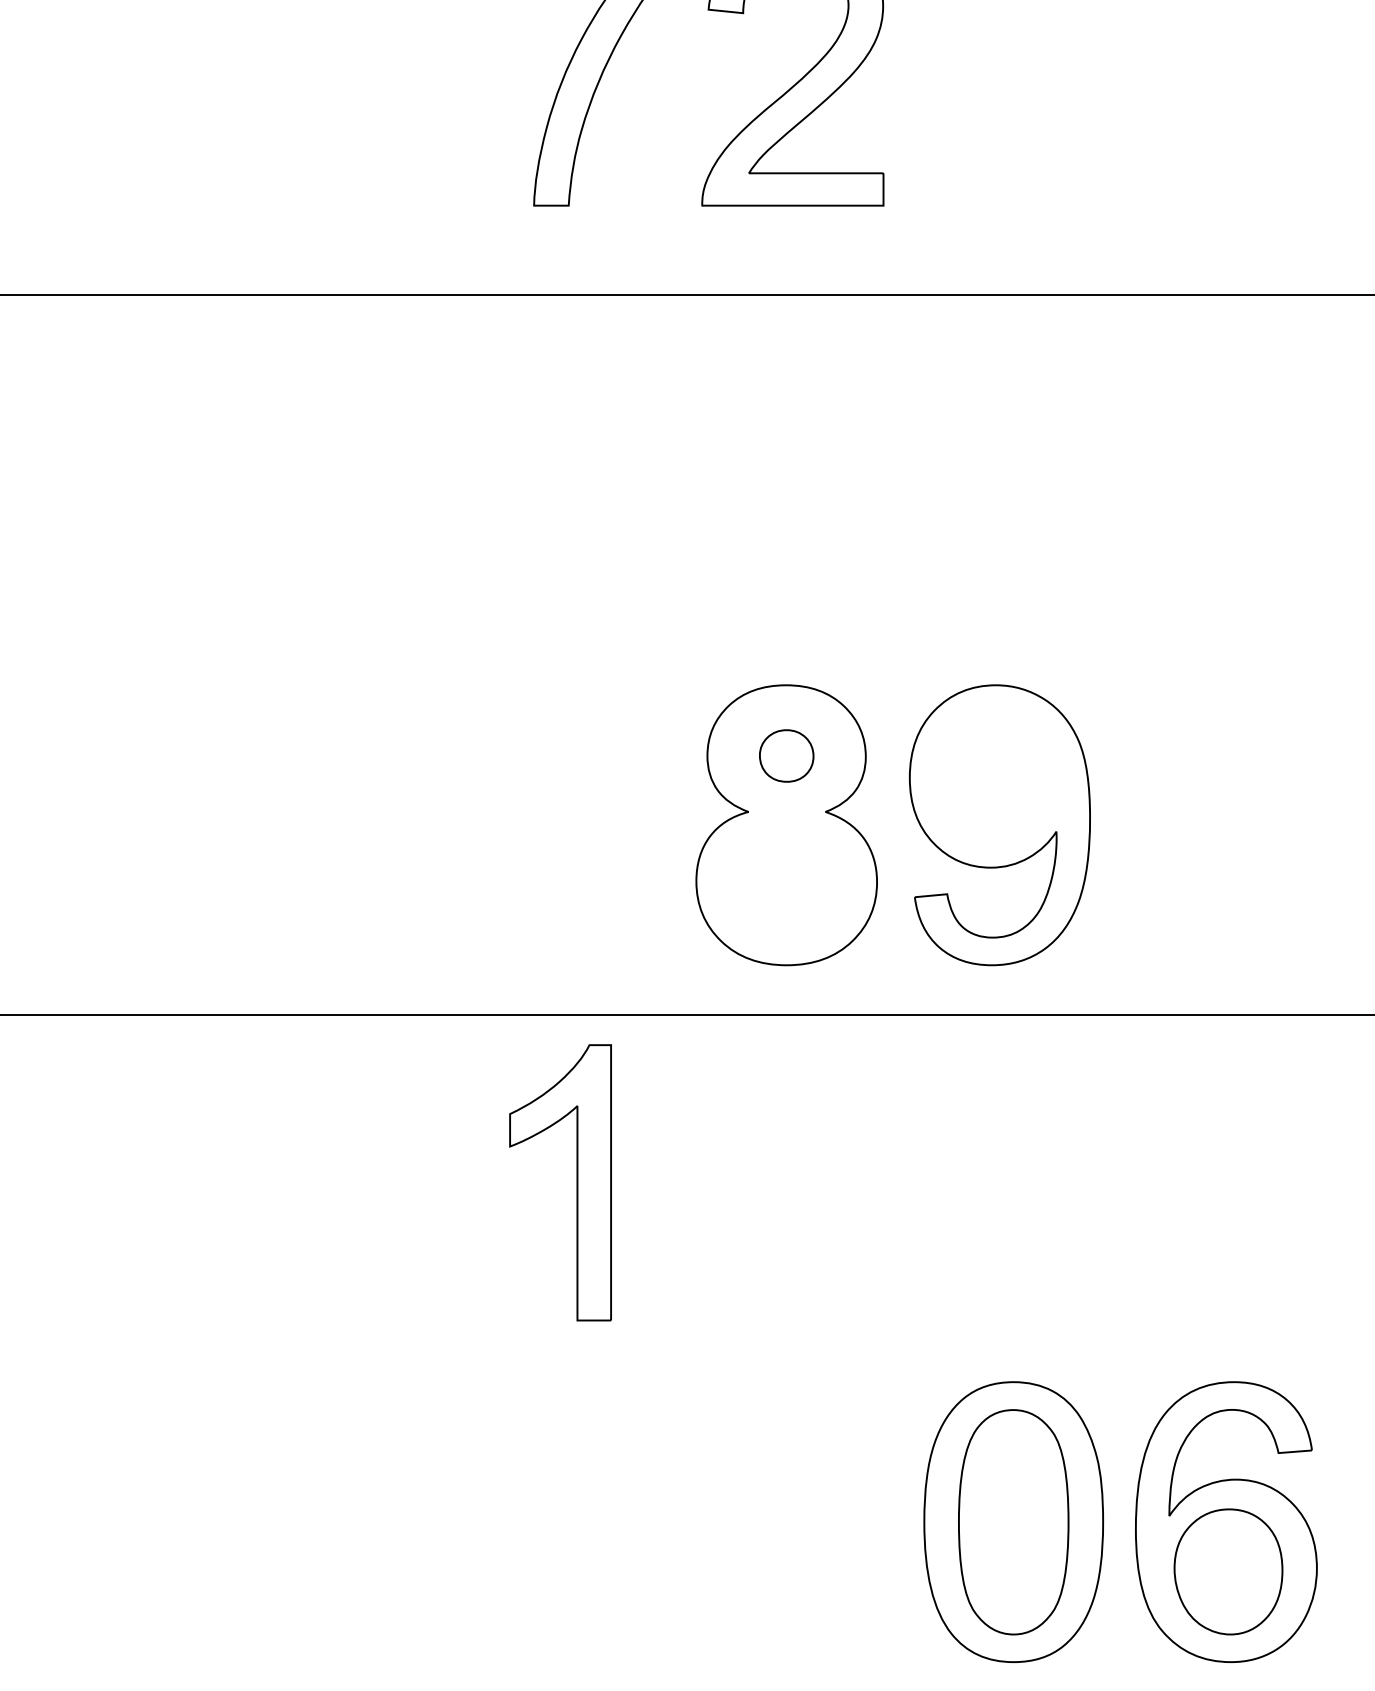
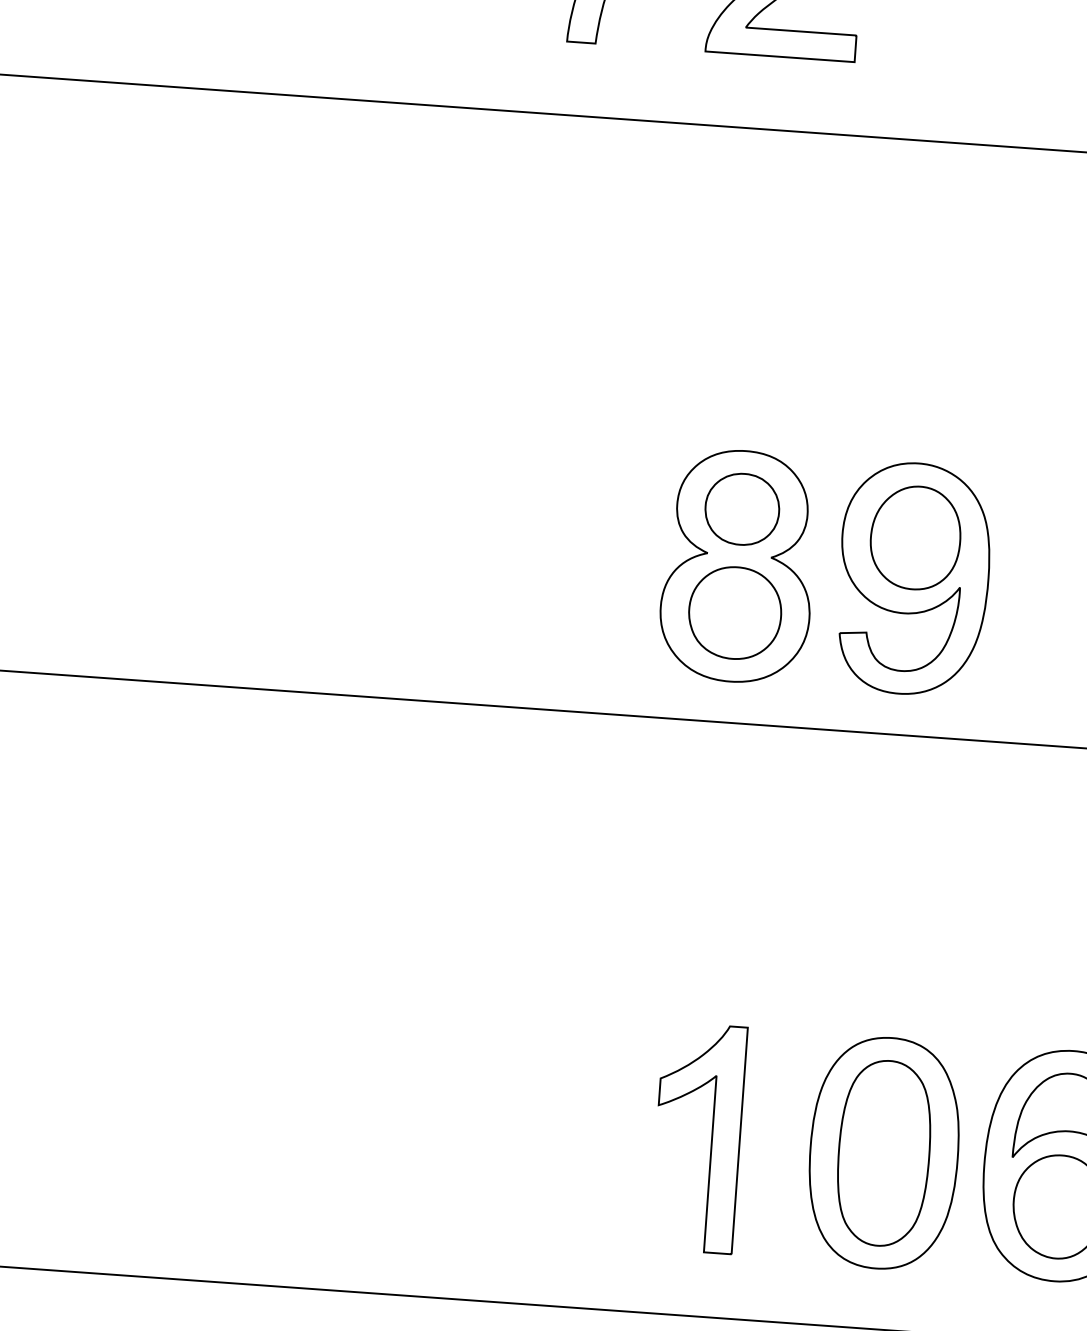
part: (786, 755) -> (742, 508), size x1.67
part: (998, 775) -> (915, 537), added
part: (786, 881) -> (734, 612), added
part: (576, 1182) -> (711, 1138), moved

